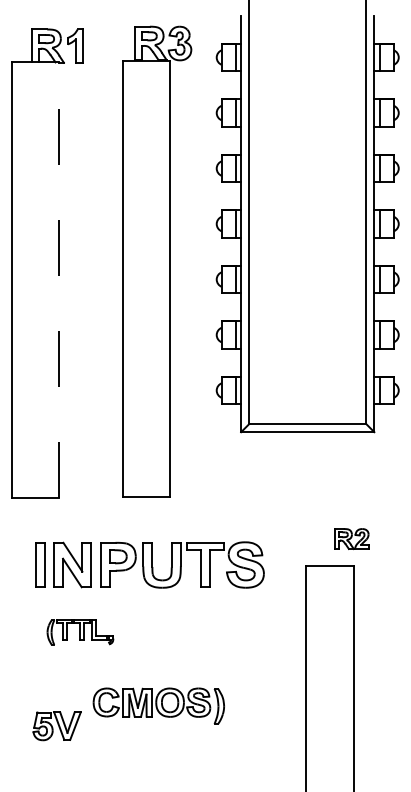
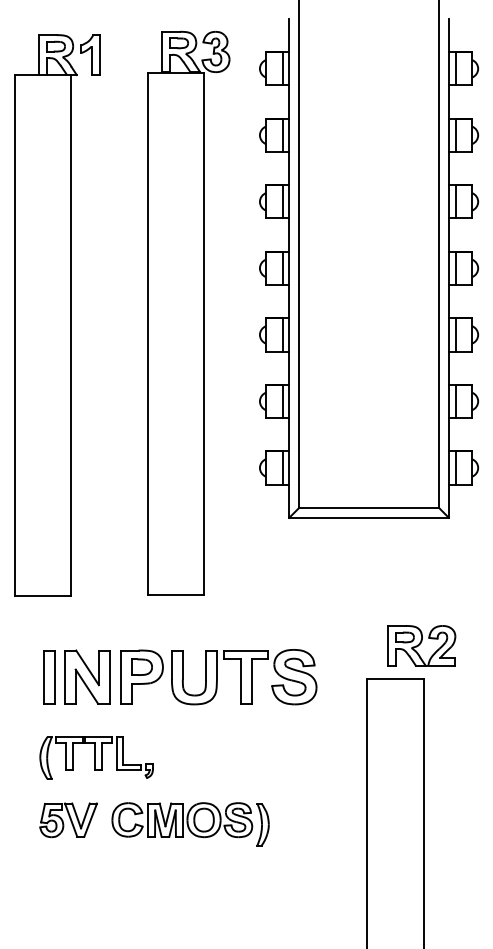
line: (59, 280) -> (71, 335), dashed -> solid
part: (351, 538) -> (421, 645), size x1.67
part: (80, 632) -> (96, 757), size x1.43
part: (158, 706) -> (190, 824), moved
part: (57, 726) -> (68, 820), moved

